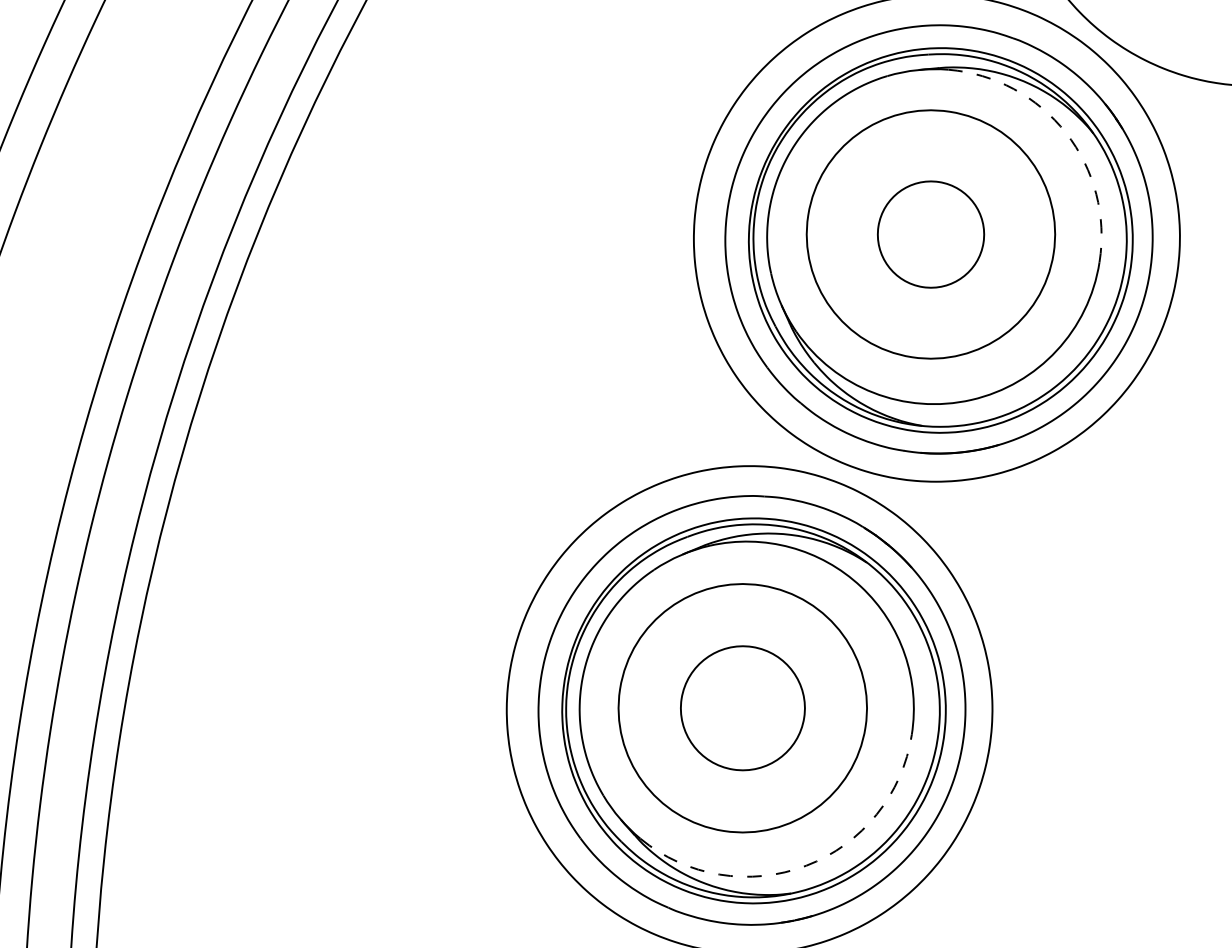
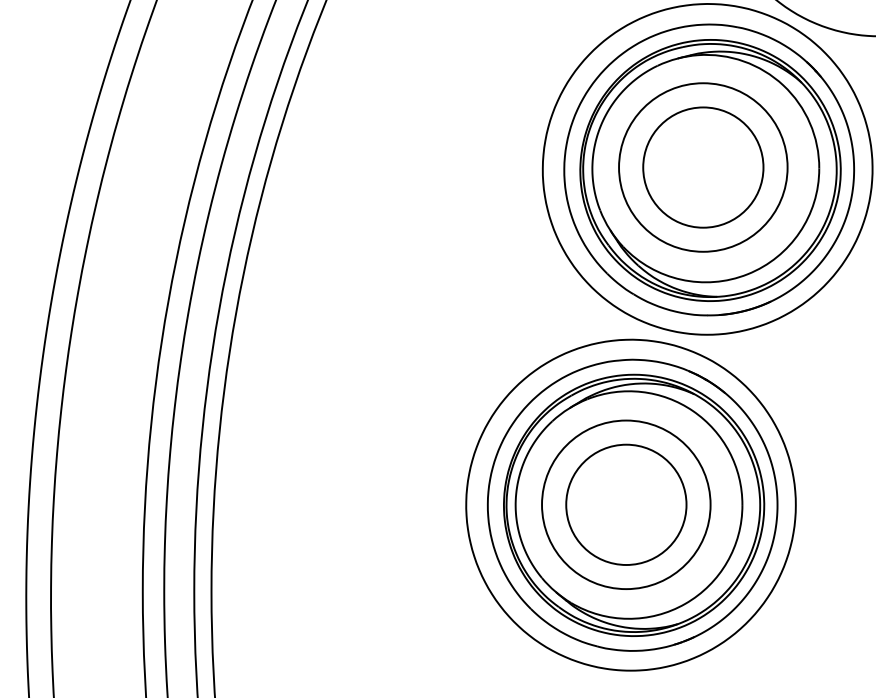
arc: (1066, 133) -> (783, 85), dashed -> solid
circle: (931, 234) -> (703, 167), size x1.67
circle: (743, 707) -> (626, 504), size x1.43
arc: (806, 865) -> (685, 603), dashed -> solid

